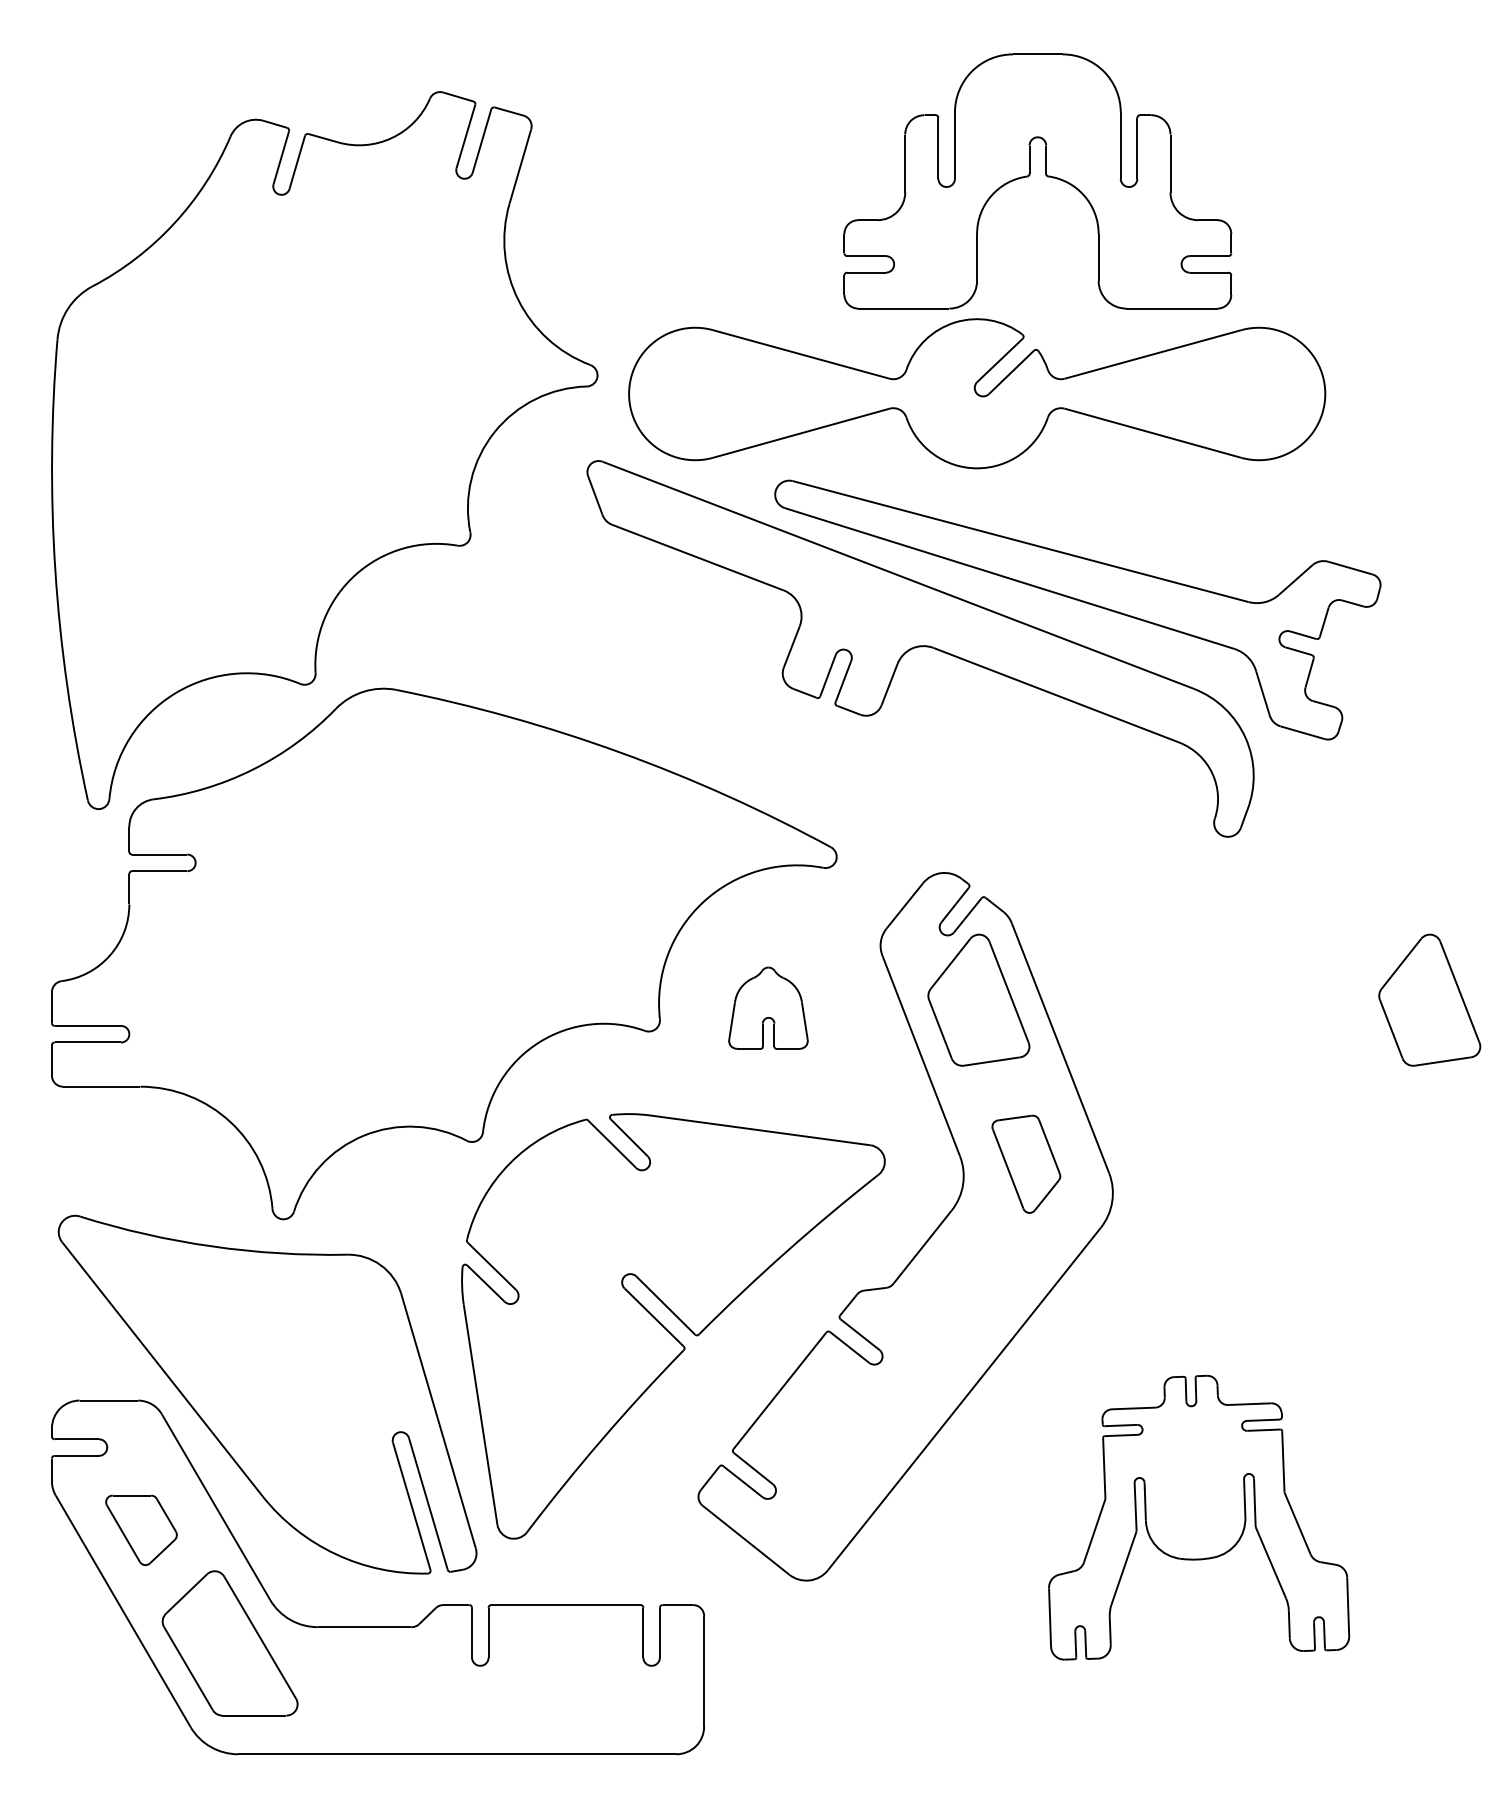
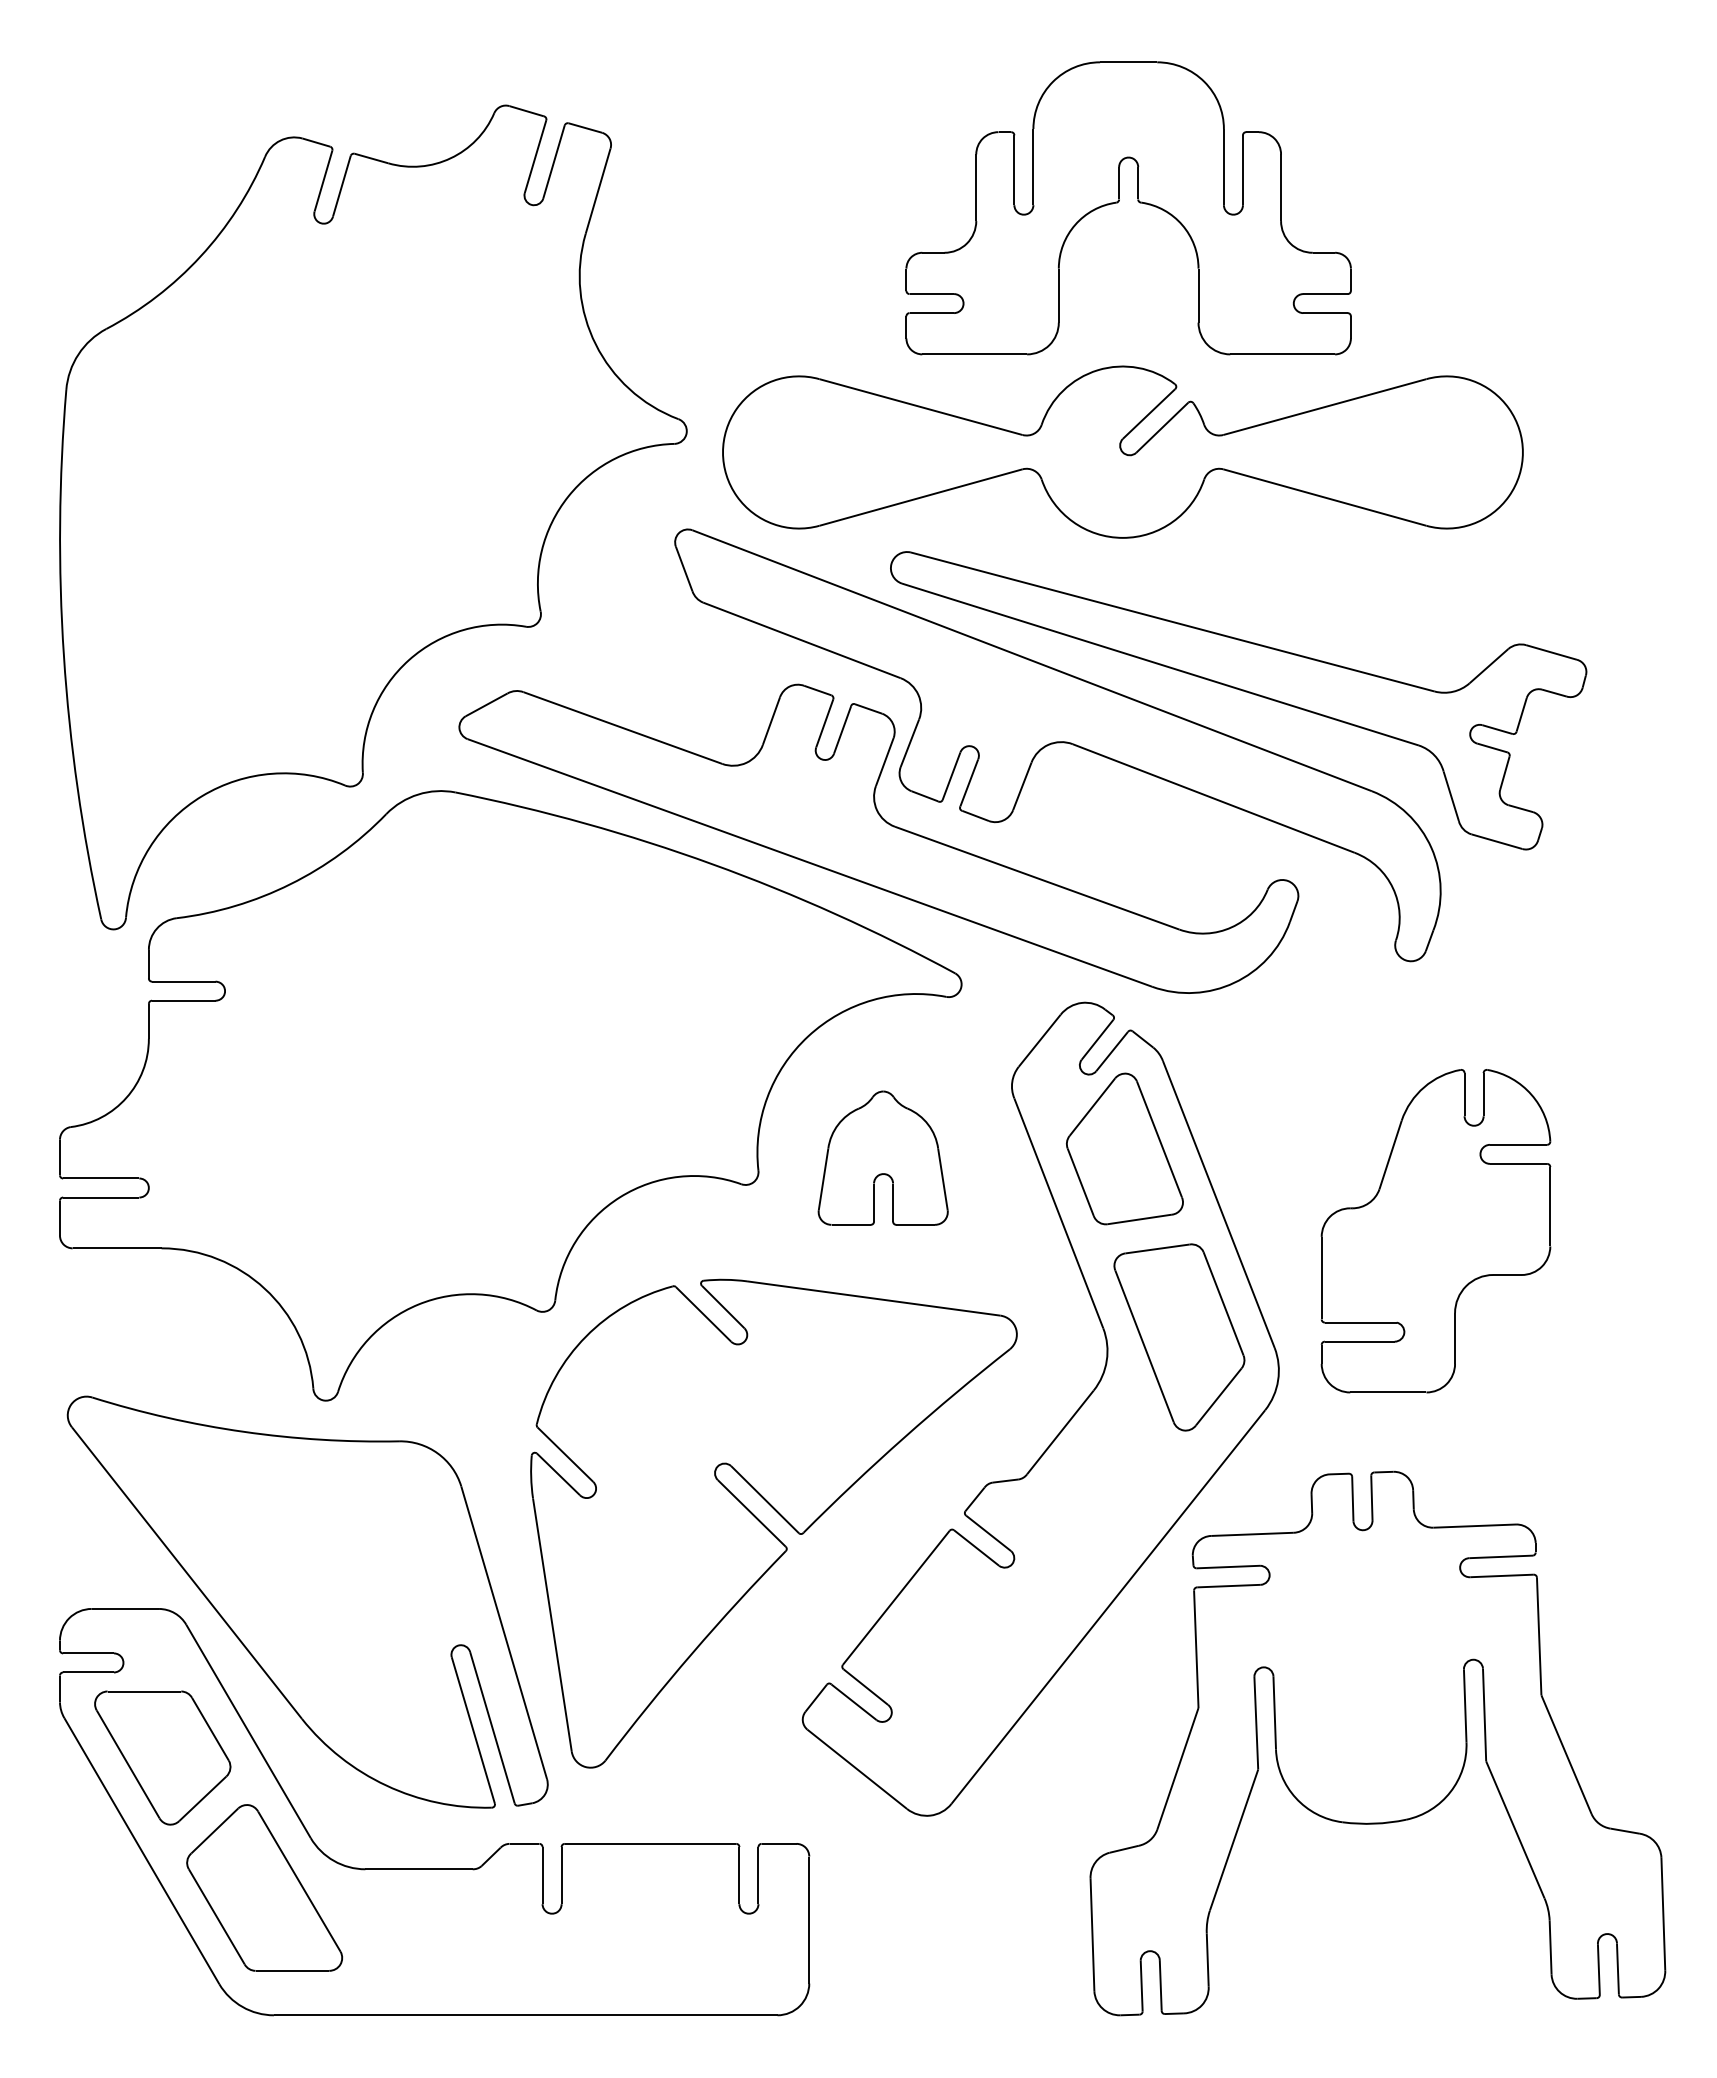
part: (1029, 175) -> (1119, 201), moved
part: (764, 729) -> (878, 838), added
part: (1429, 999) -> (1642, 1148), removed
part: (767, 1007) -> (882, 1157), size x1.43
part: (1249, 1072) -> (1435, 1231), added
part: (1026, 1164) -> (1179, 1337), size x1.67
part: (1198, 1517) -> (1377, 1743), size x1.67
part: (141, 1529) -> (162, 1757), size x1.67

